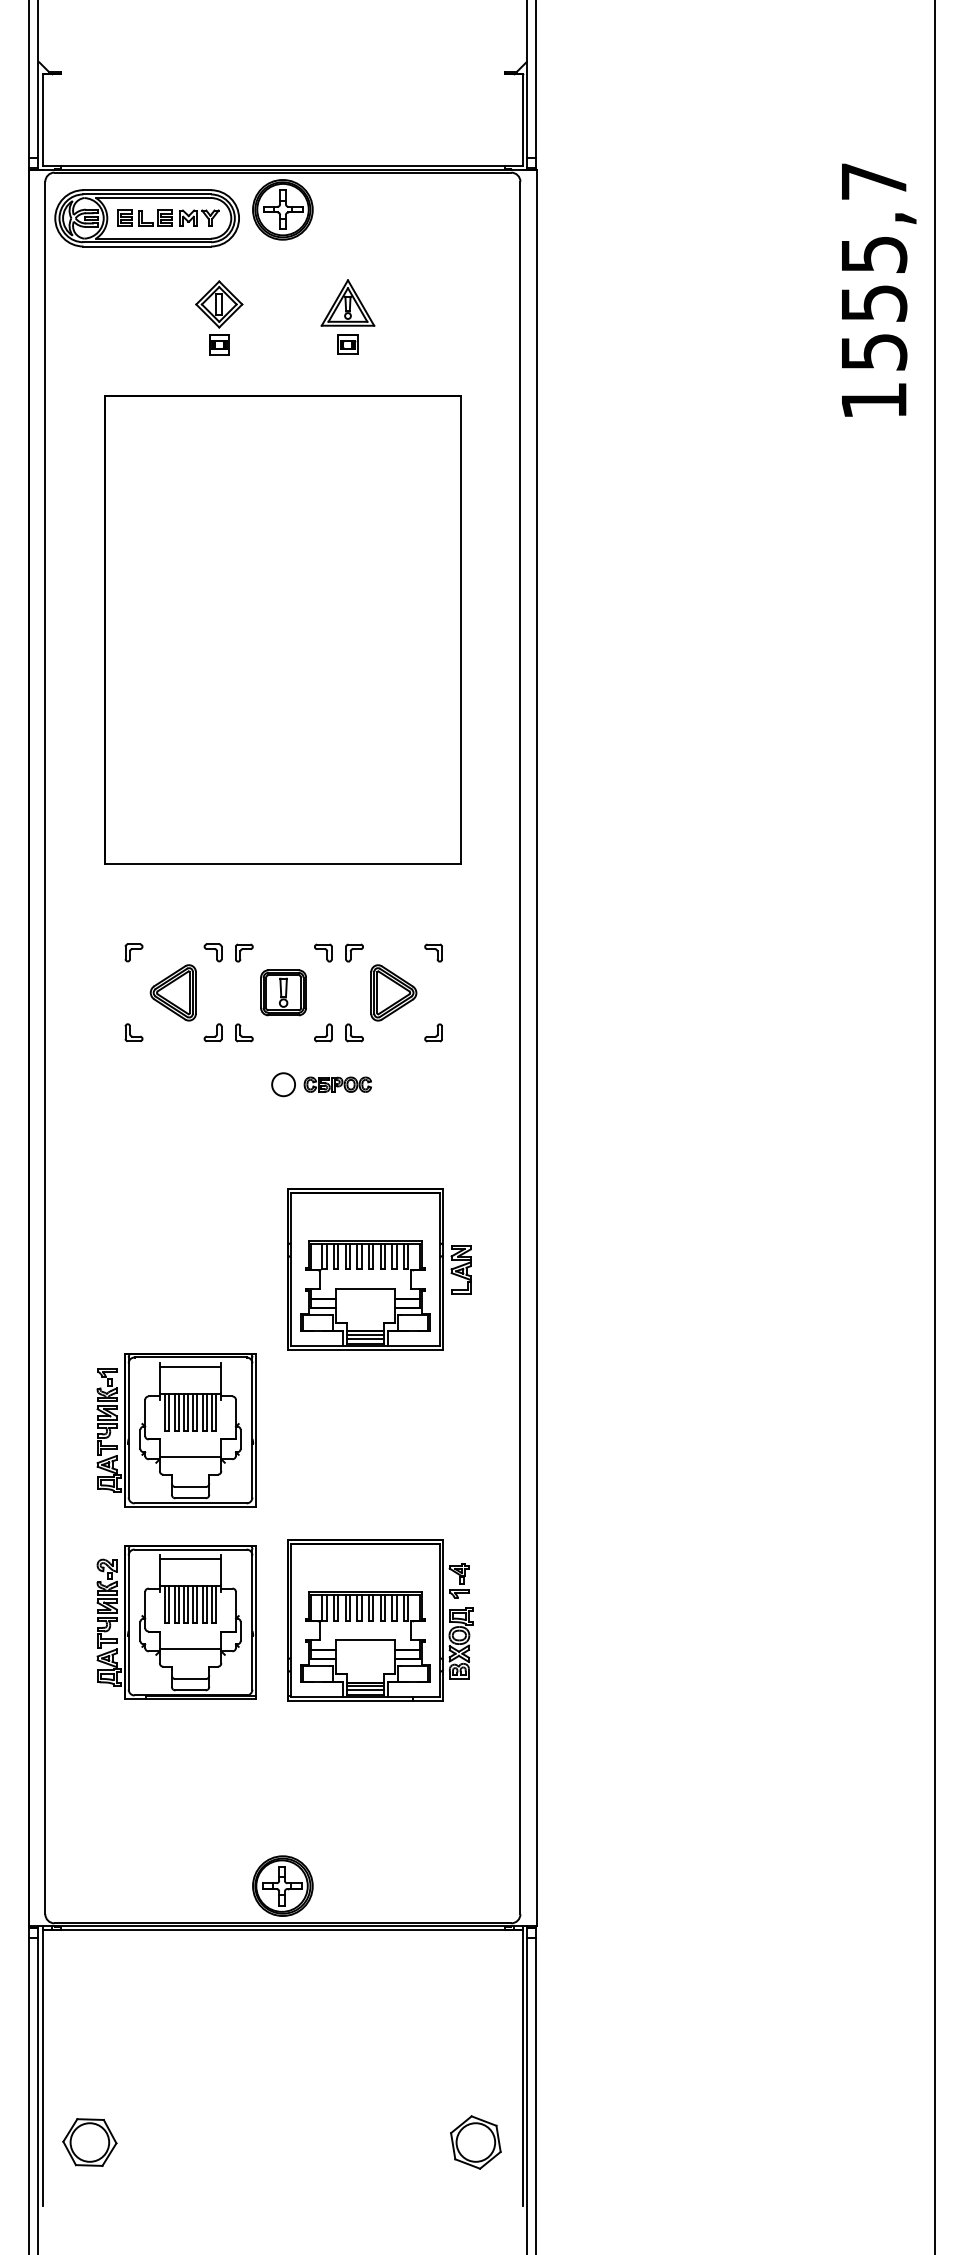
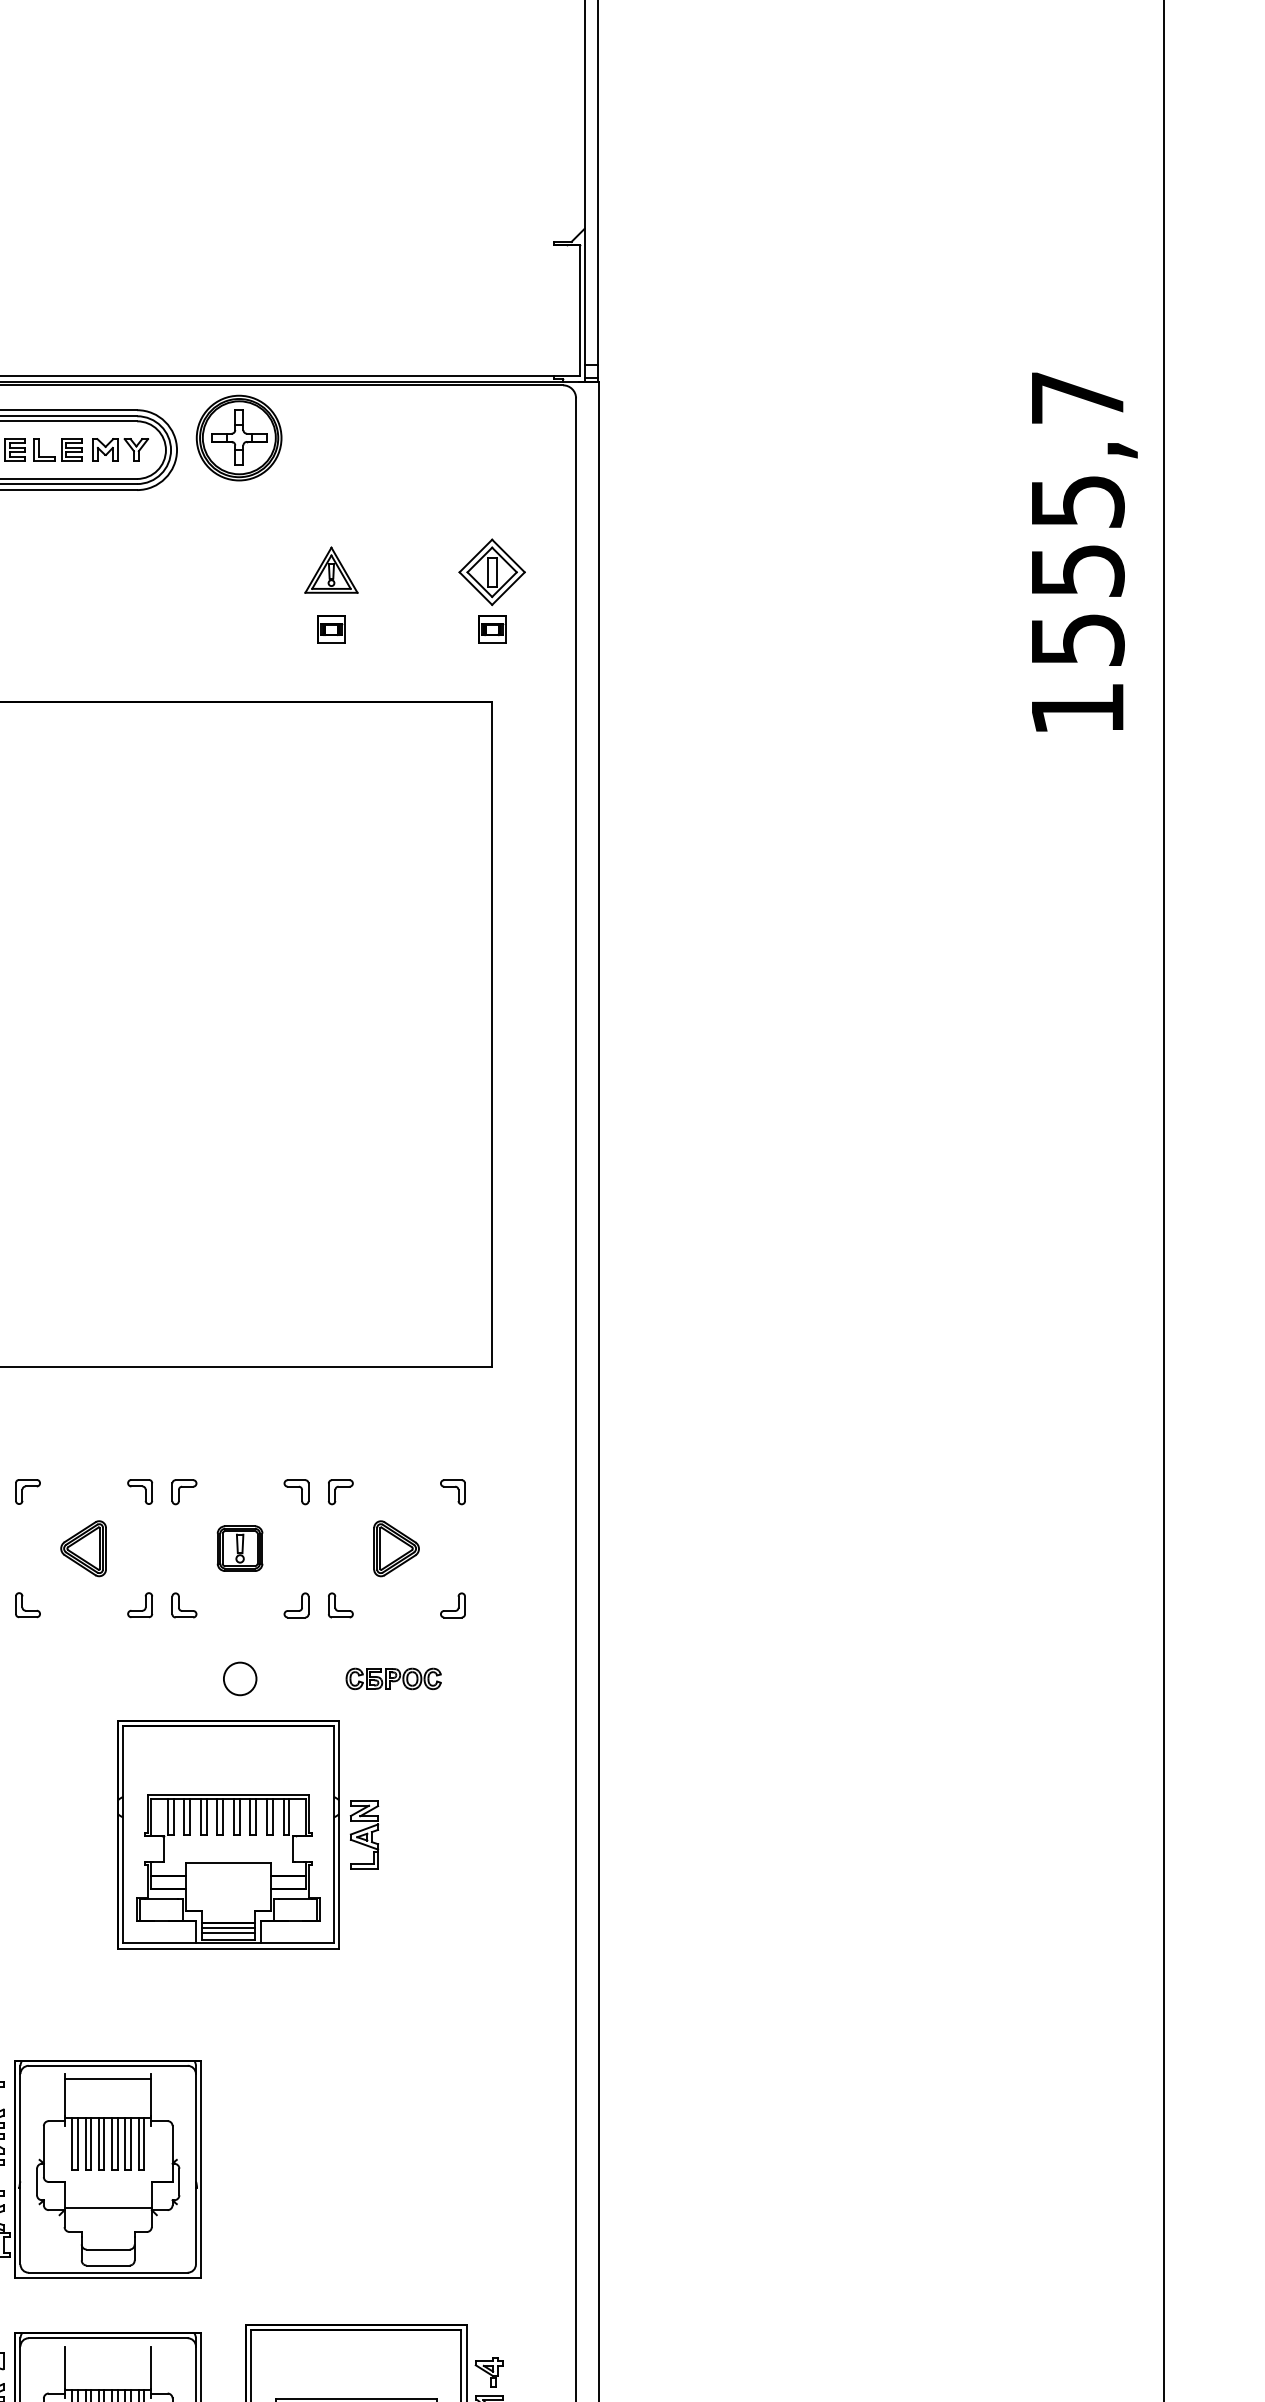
part: (347, 302) -> (330, 569), size x0.7
part: (219, 317) -> (492, 590), moved
part: (172, 992) -> (82, 1548), size x0.7
part: (283, 992) -> (240, 1548), size x0.7
part: (393, 992) -> (396, 1548), size x0.7
part: (337, 1084) -> (393, 1678), moved
part: (379, 1269) -> (248, 1834), moved
line: (190, 1558) -> (108, 2350), removed

